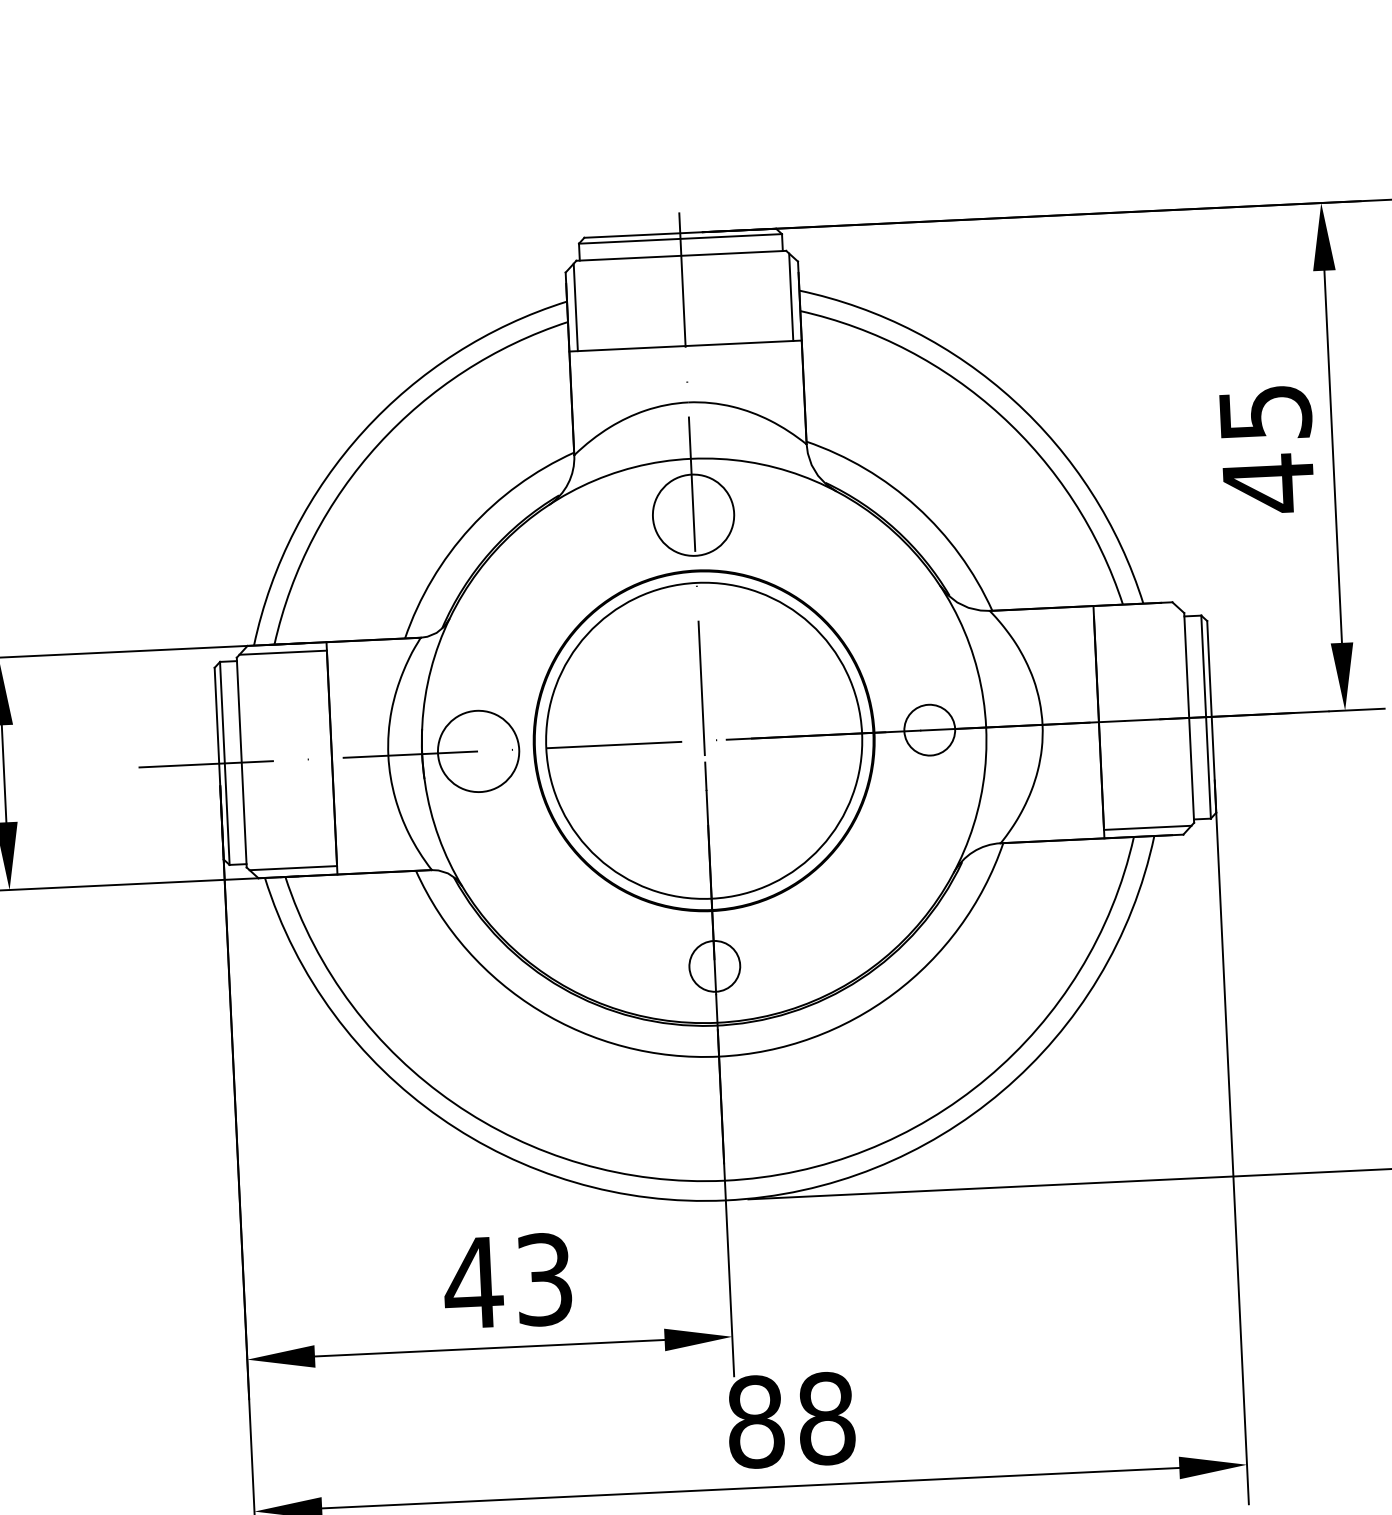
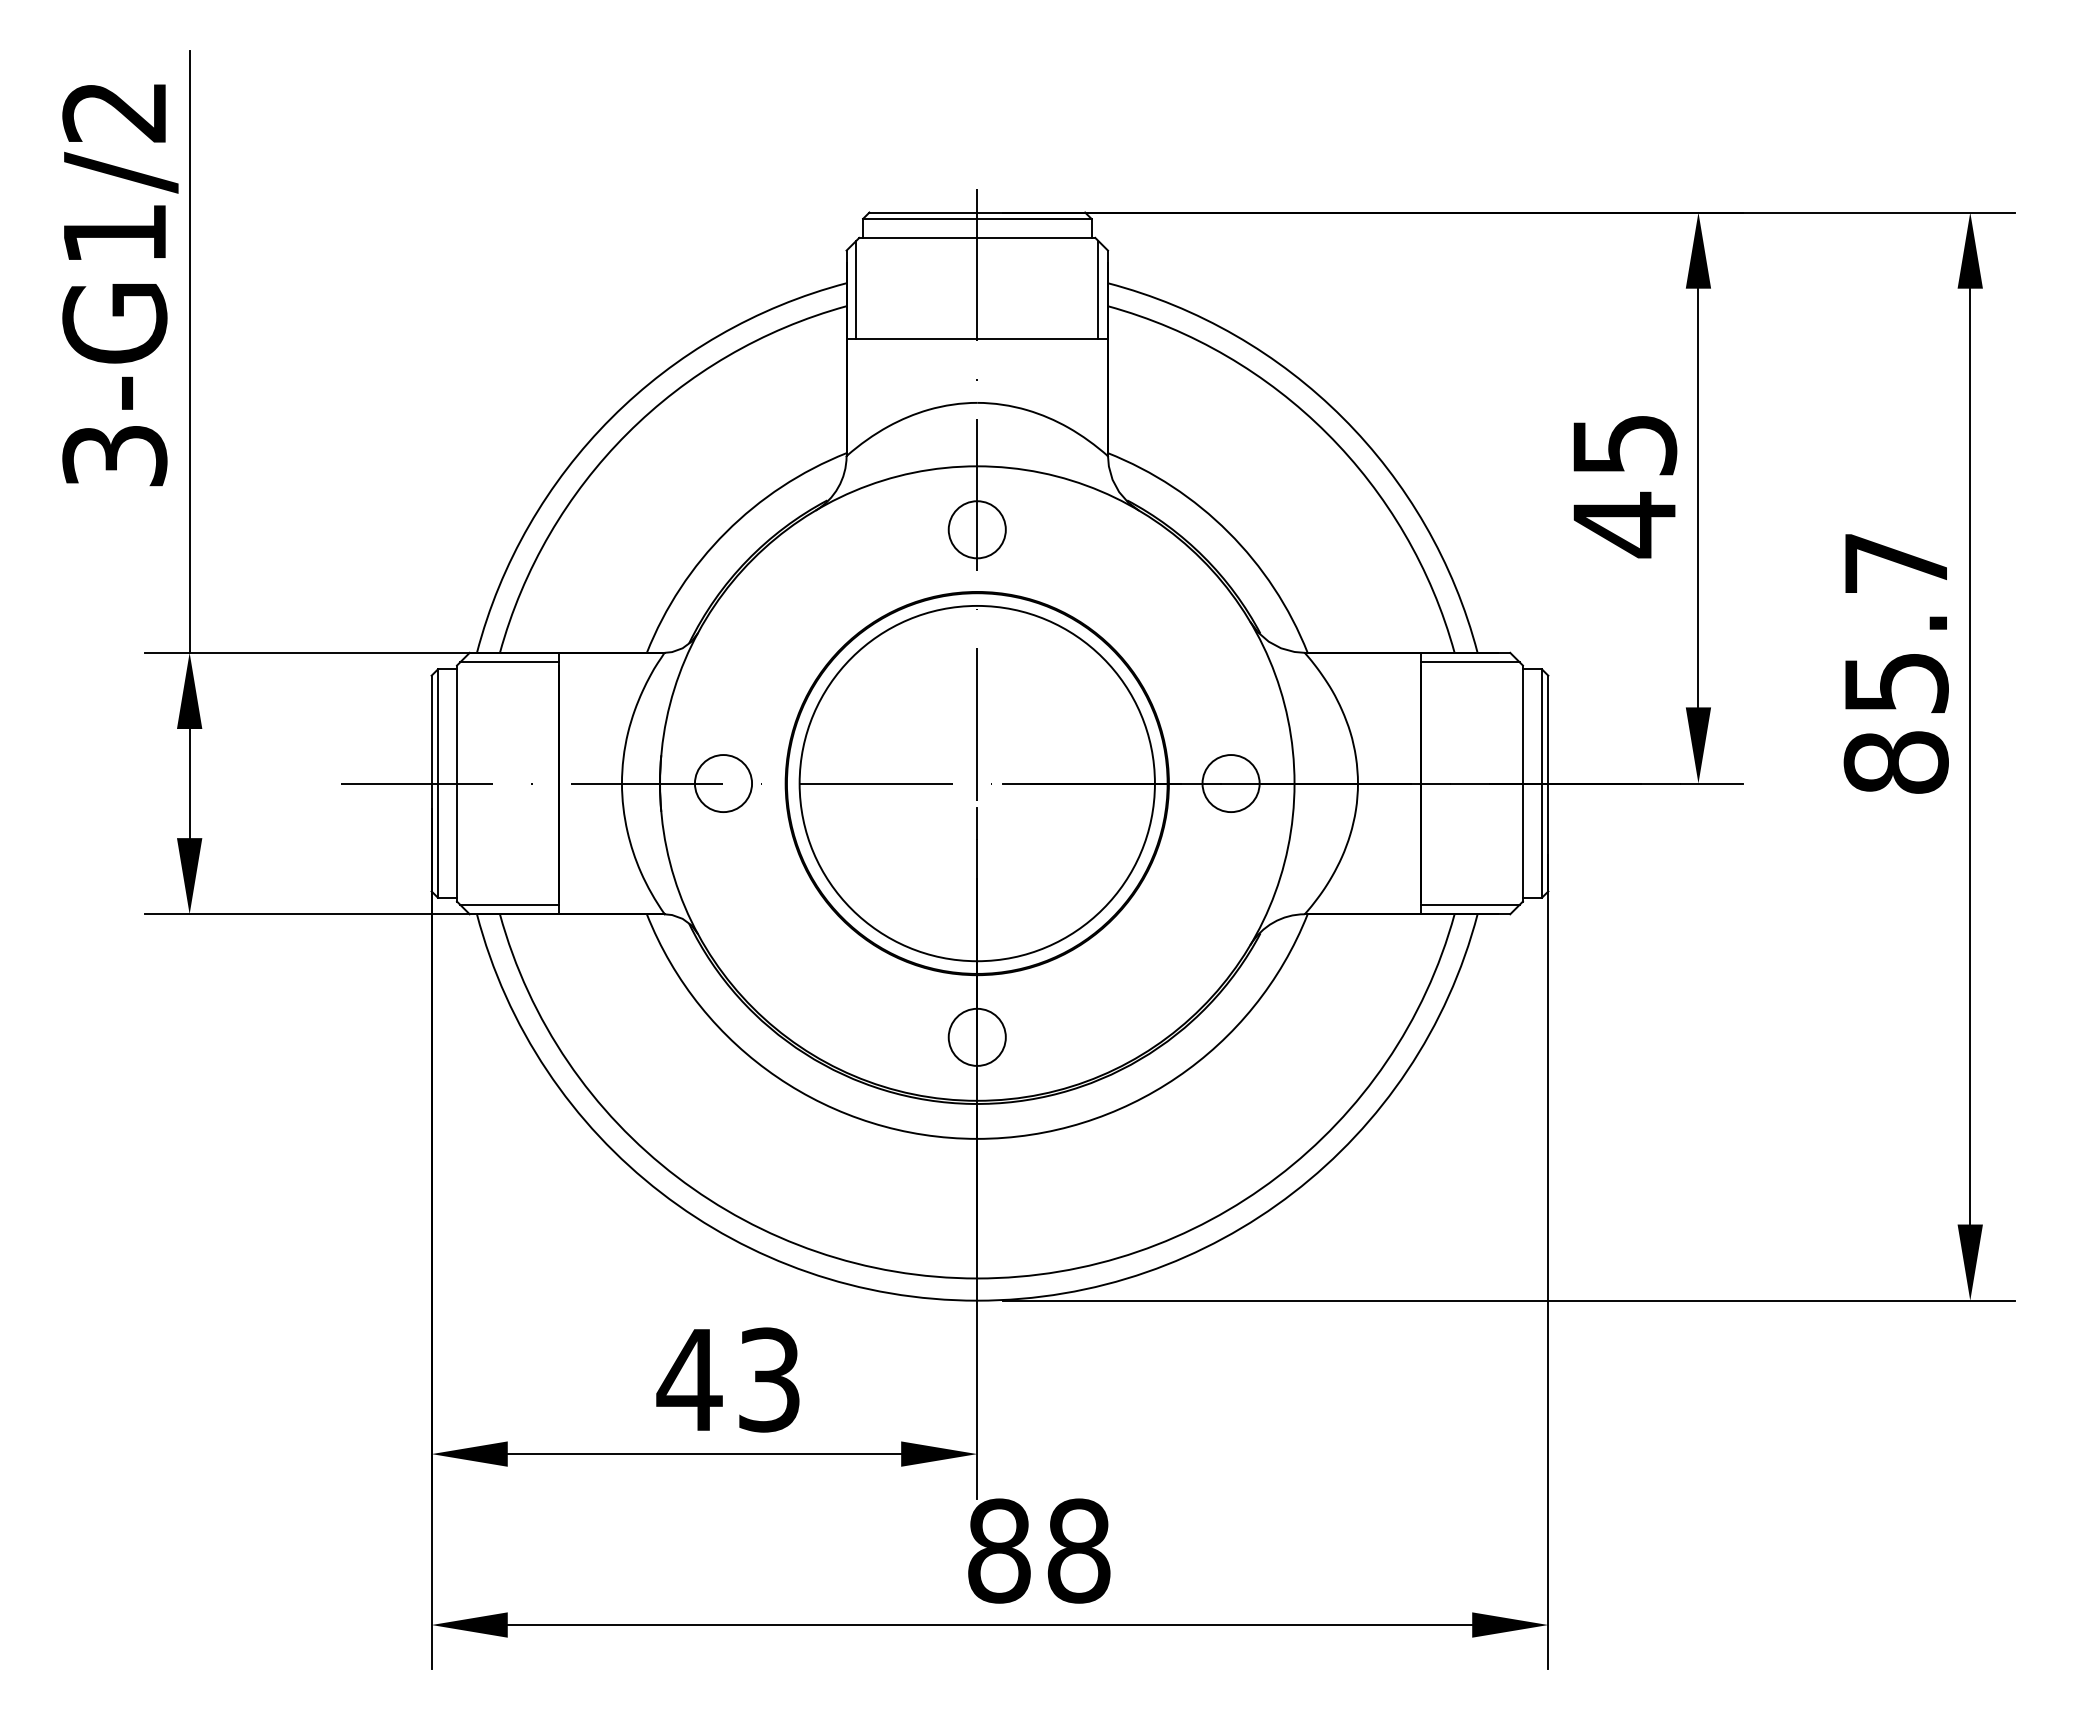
circle: (692, 515) -> (976, 529), size x0.62
line: (1137, 612) -> (1470, 662), added
circle: (478, 751) -> (723, 783), size x0.62

